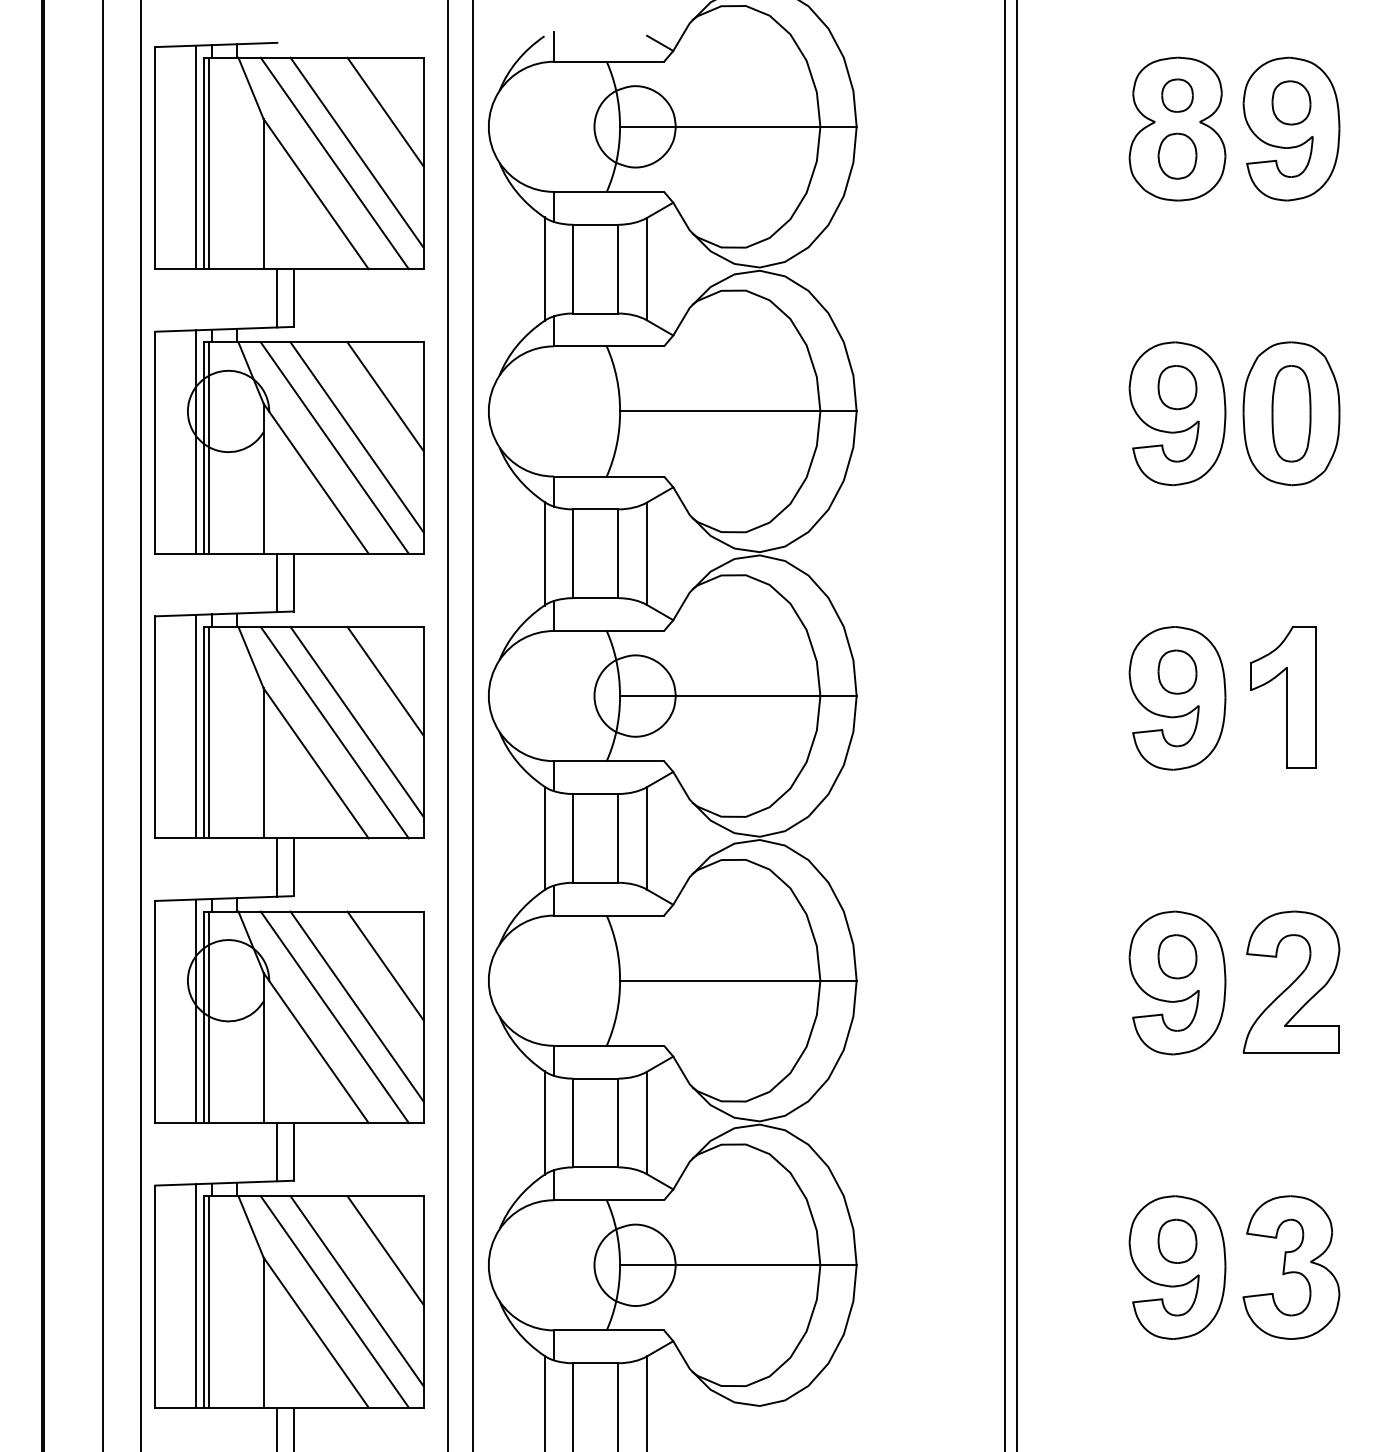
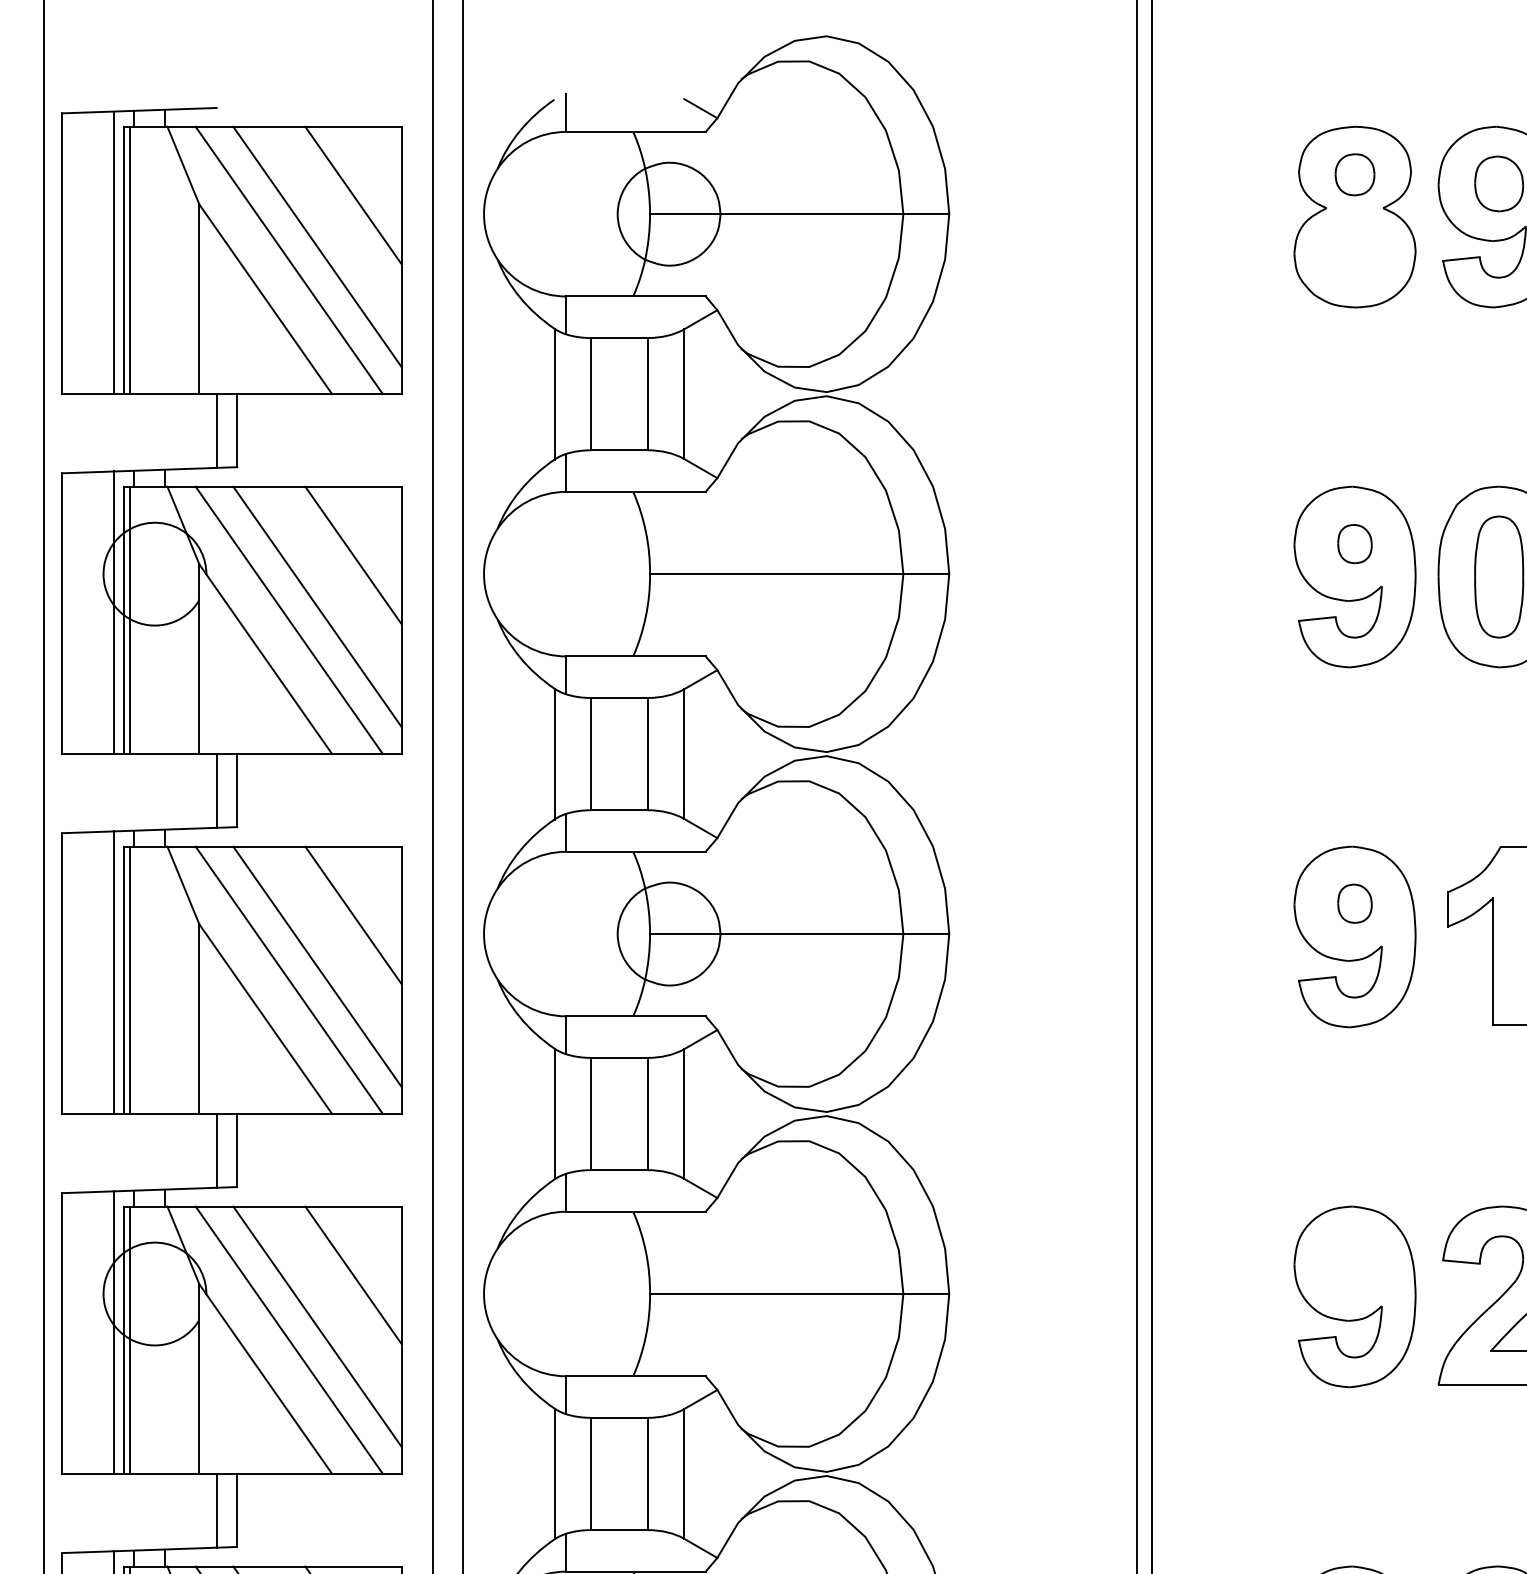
part: (1177, 155) -> (1354, 250), removed
part: (1177, 387) -> (1354, 543), size x0.7
part: (1177, 671) -> (1354, 902), size x0.7
part: (1177, 956) -> (1354, 1263), removed

